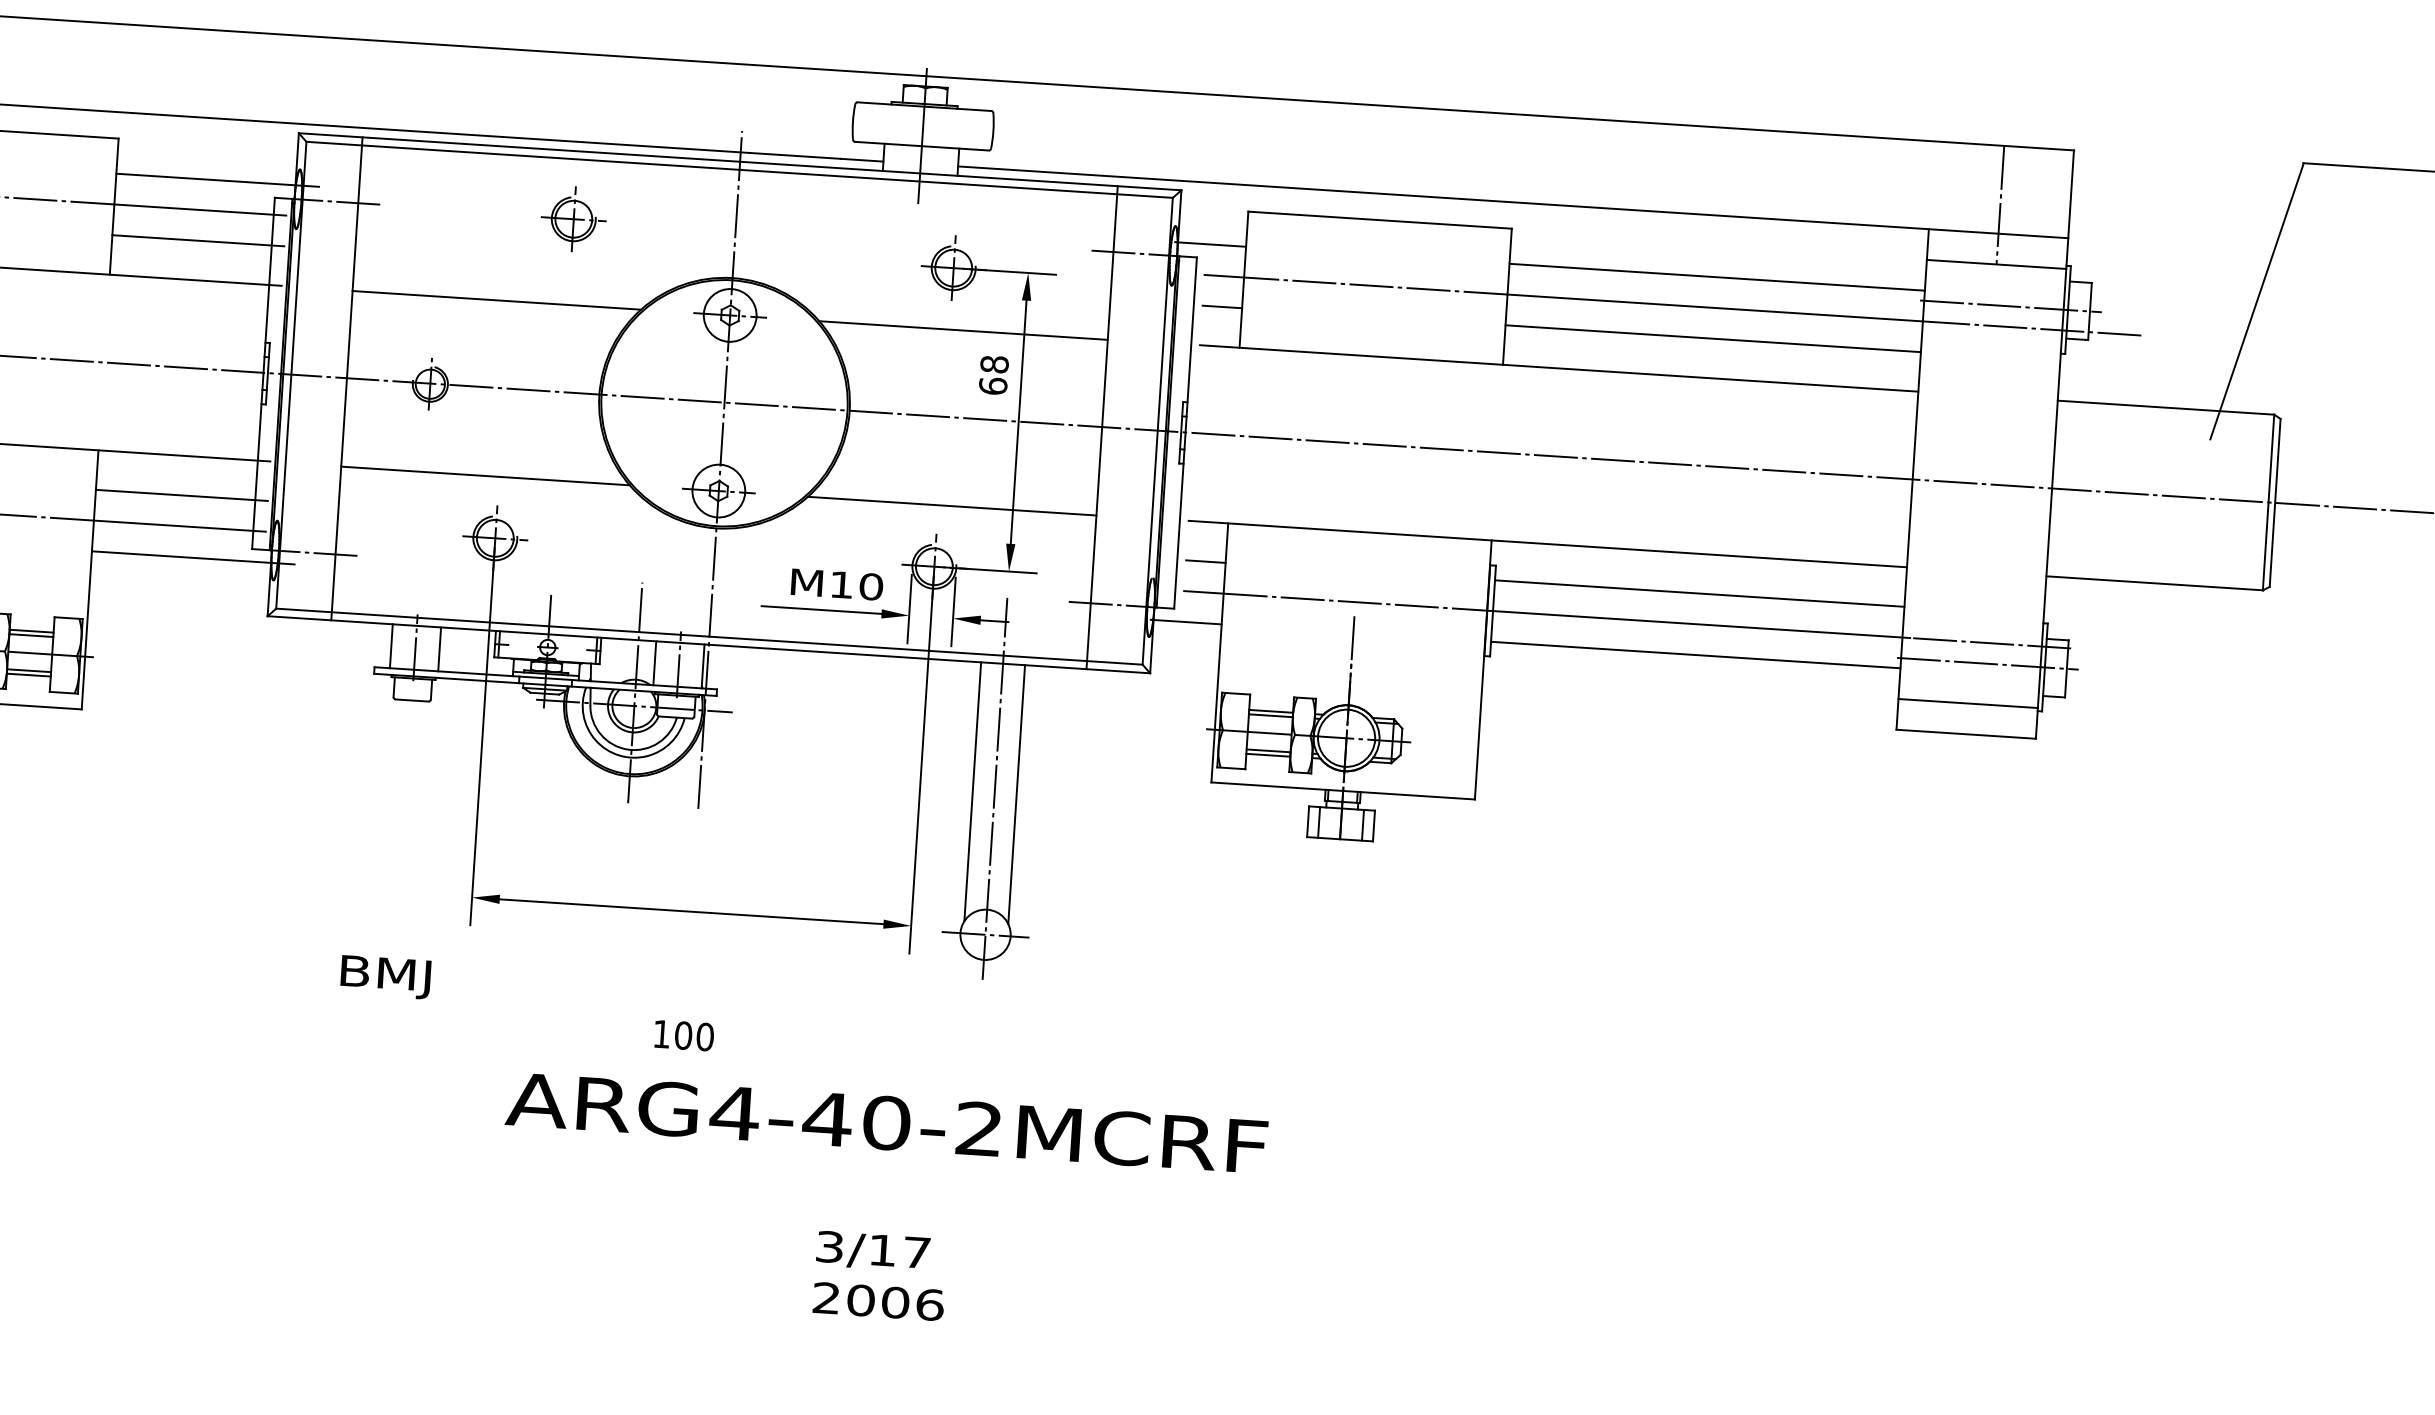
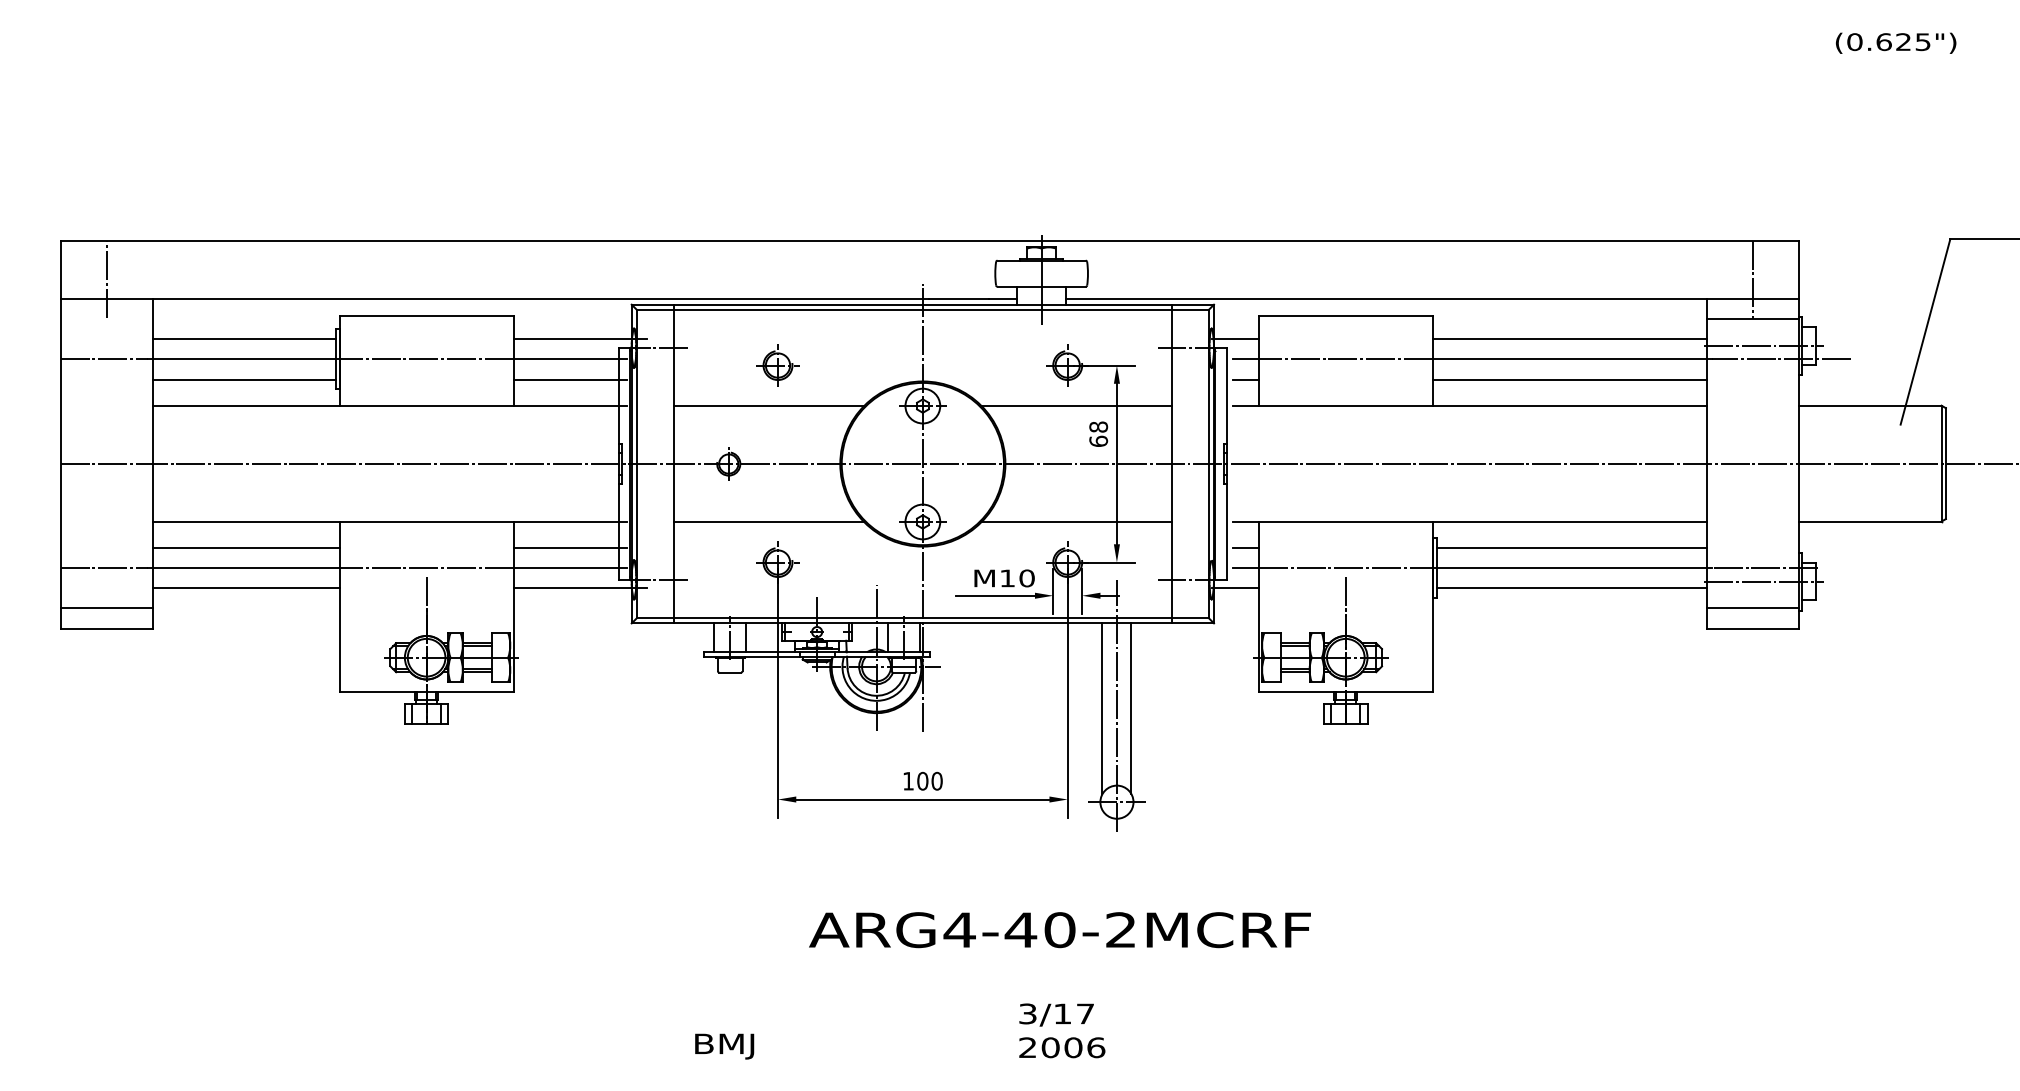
part: (573, 219) -> (777, 365), moved
text: (385, 977) -> (724, 1046), moved
text: (683, 1034) -> (922, 780), moved

